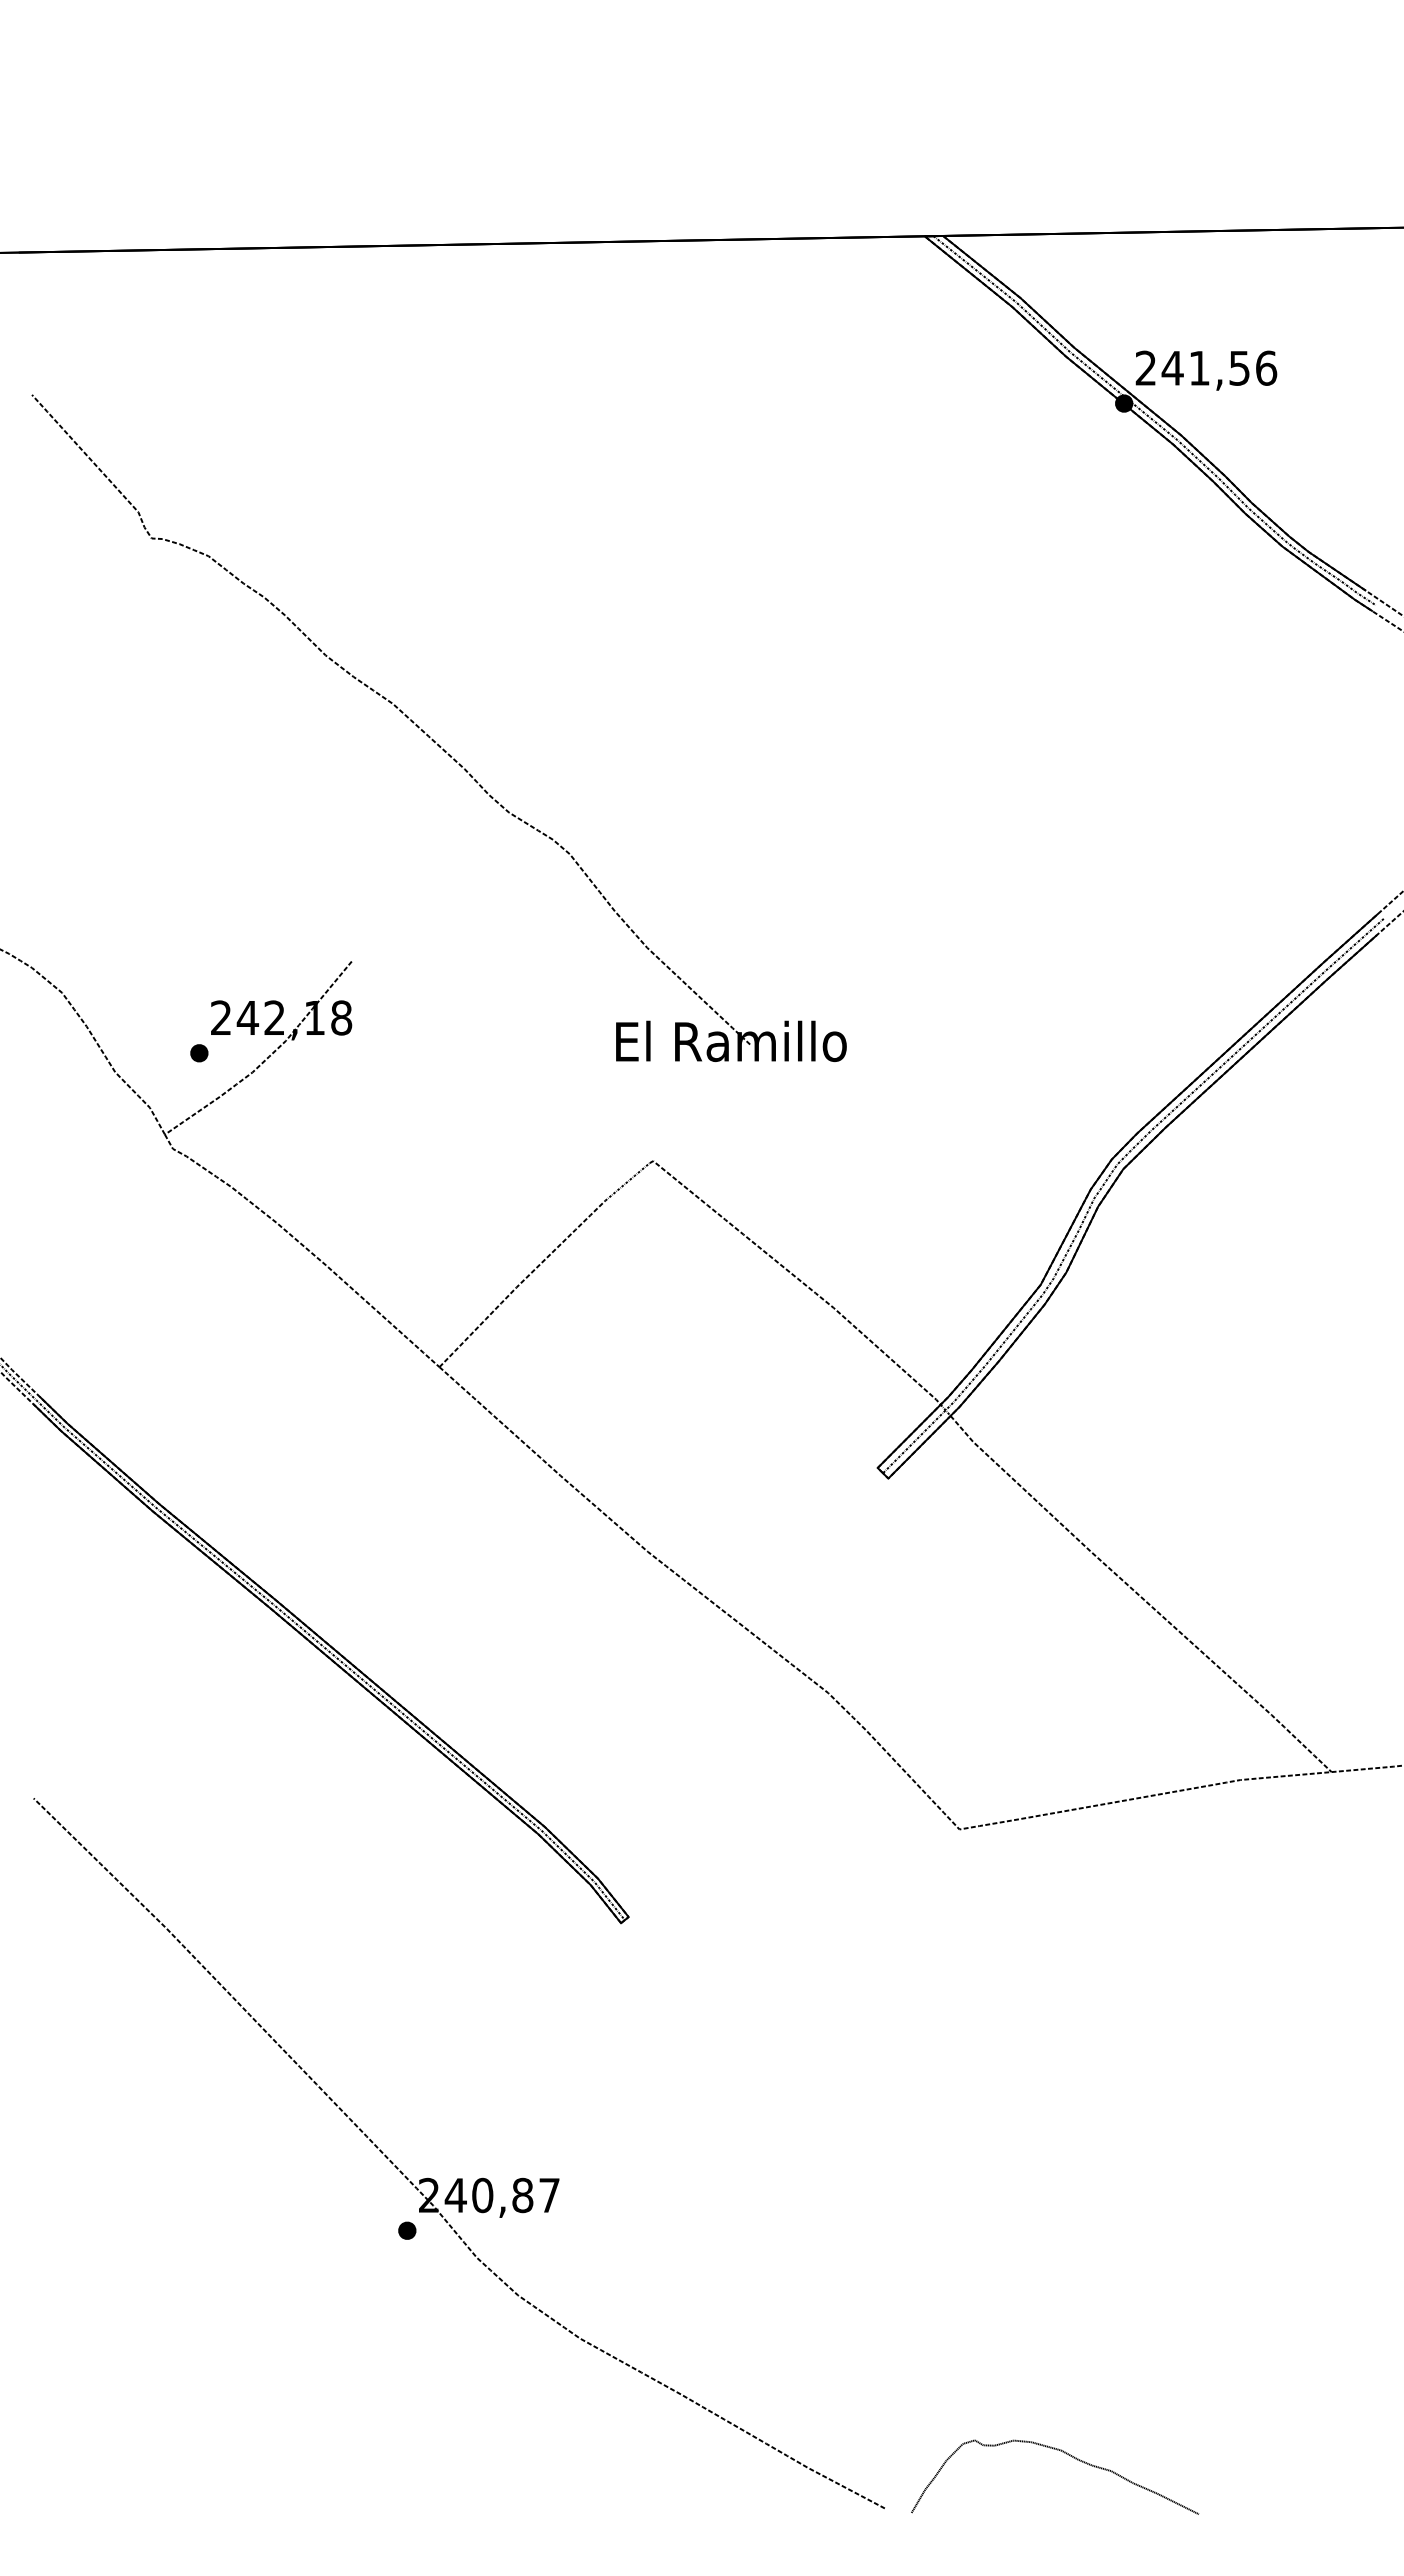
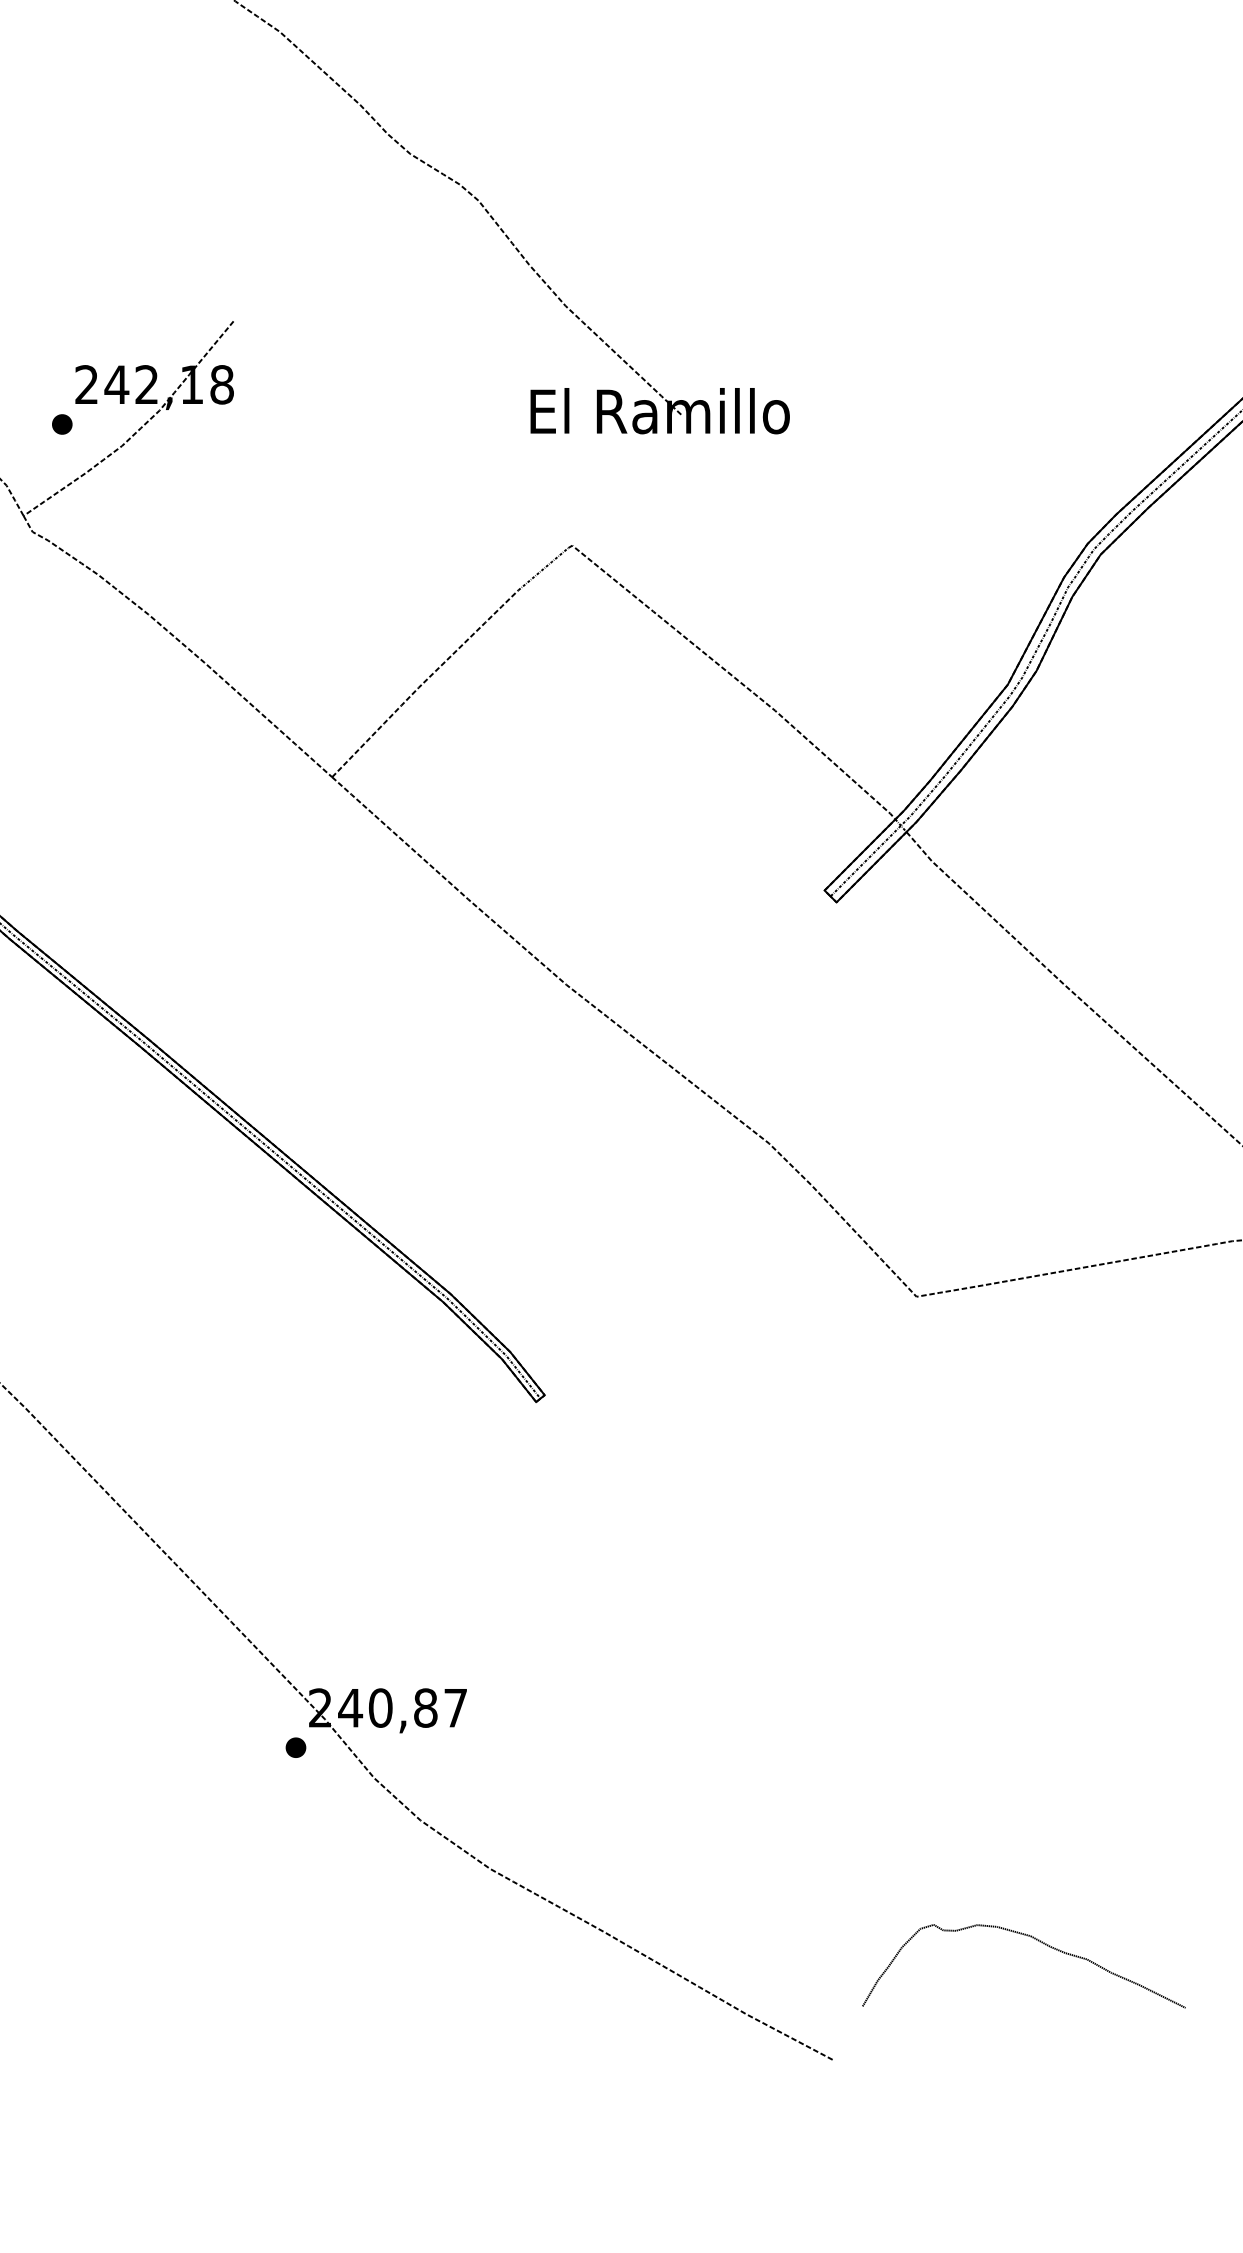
part: (1066, 2454) -> (1036, 1940), moved

